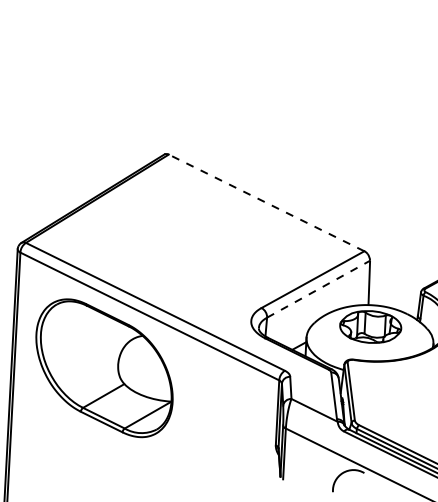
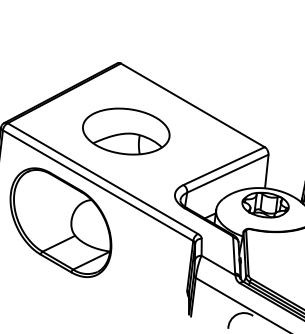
line: (266, 202) -> (192, 105), dashed -> solid
part: (181, 242) -> (126, 131), added
line: (318, 289) -> (227, 173), dashed -> solid

